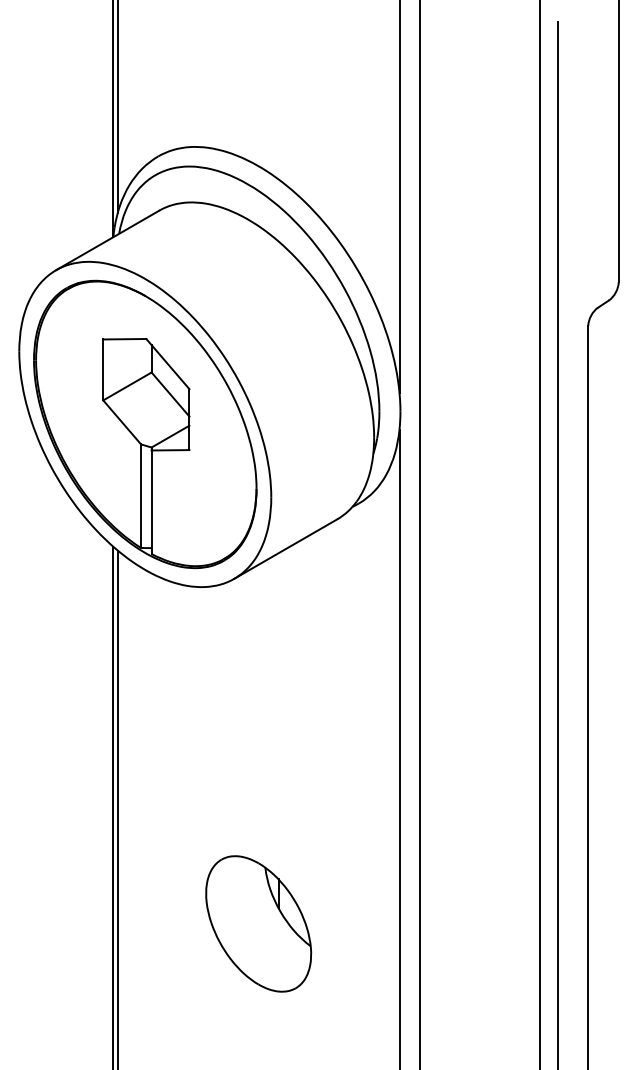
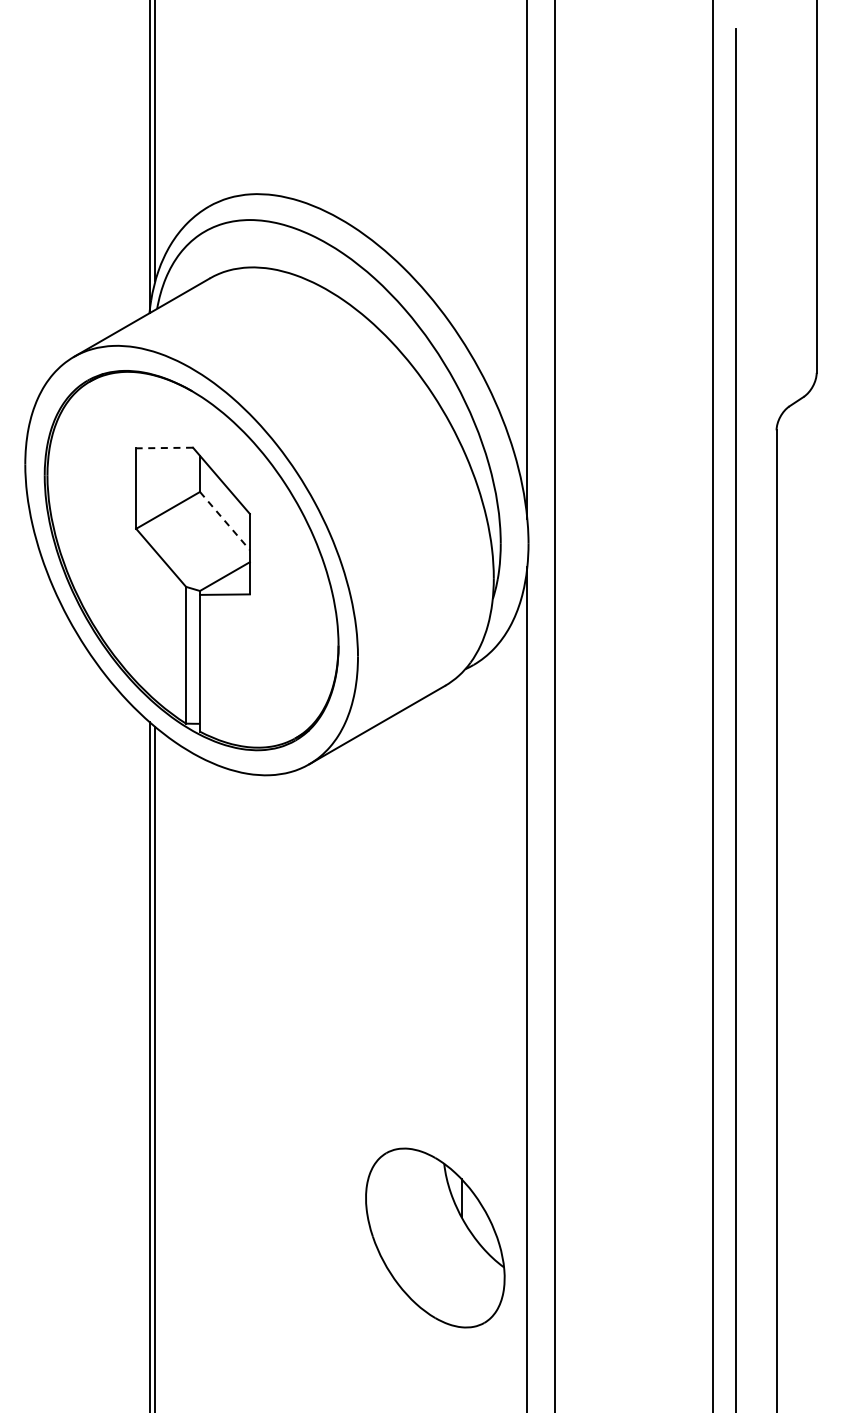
line: (124, 339) -> (164, 448), solid -> dashed
line: (170, 394) -> (225, 521), solid -> dashed
part: (258, 923) -> (435, 1237), moved

